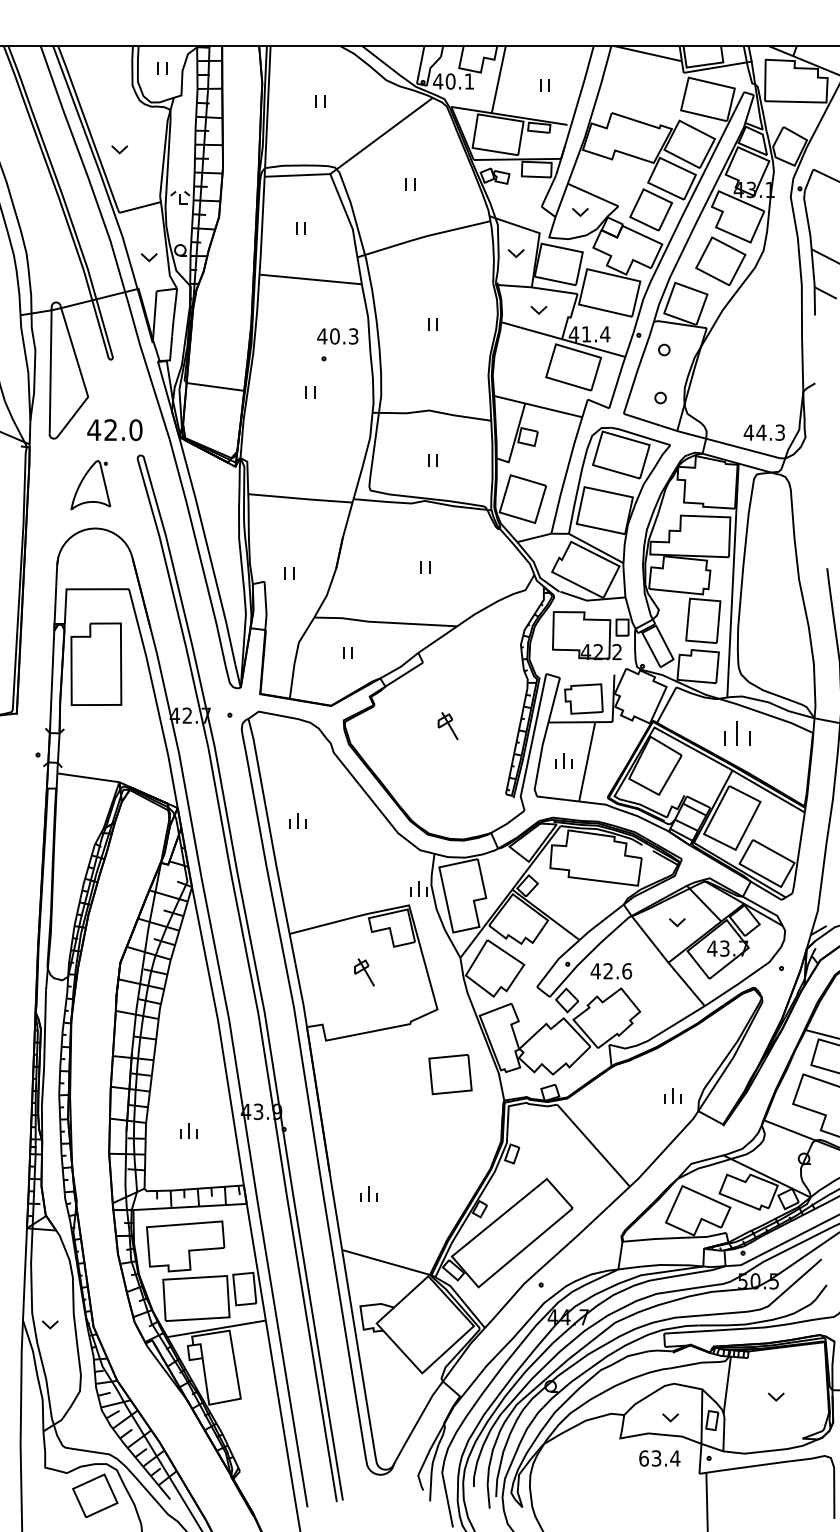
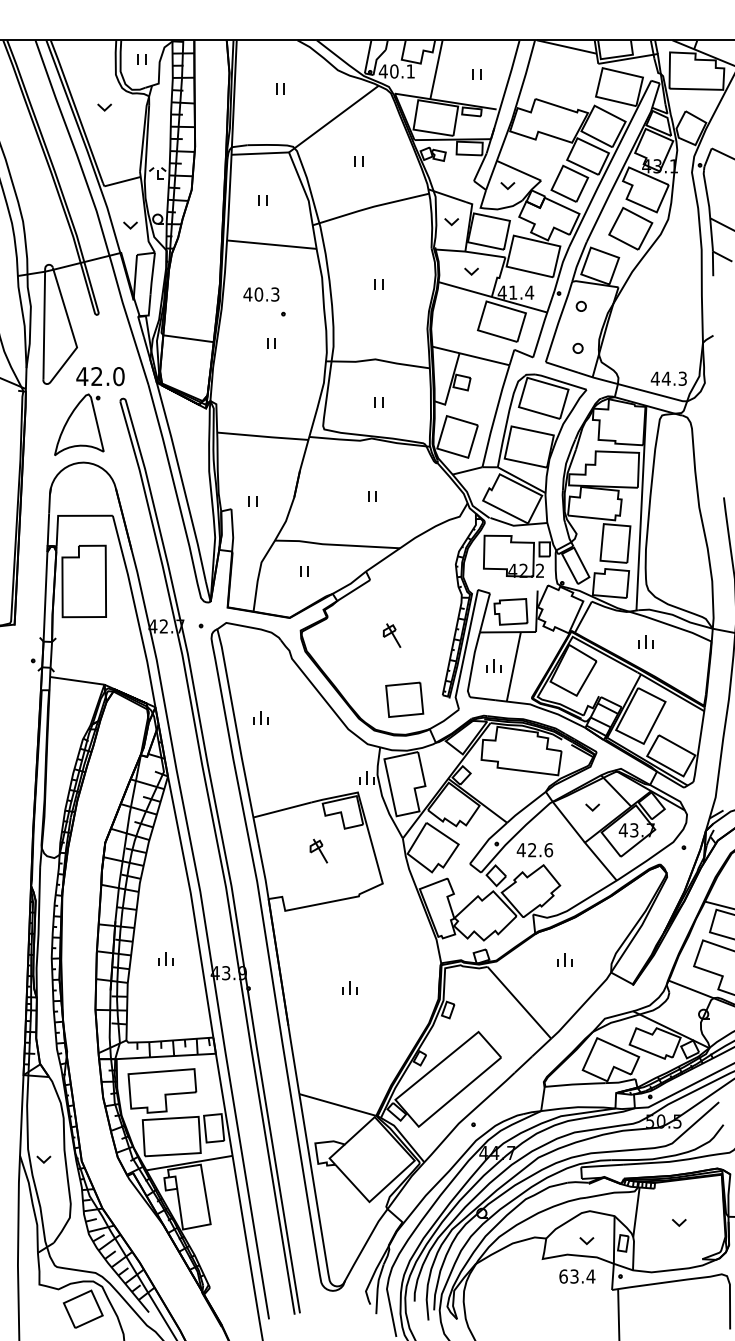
part: (119, 149) -> (104, 107), moved
text: (337, 336) -> (261, 294), moved
part: (90, 484) -> (79, 424), size x1.43
part: (737, 732) -> (645, 641), size x0.62
part: (450, 1074) -> (404, 699), moved
part: (672, 1095) -> (564, 959), moved
part: (188, 1130) -> (164, 958), moved
part: (368, 1193) -> (349, 987), moved

